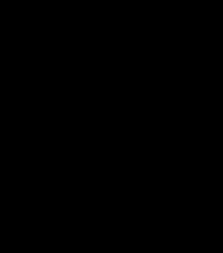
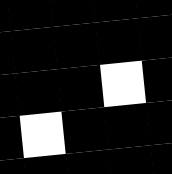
fill: (156, 155) -> (122, 84), removed
fill: (48, 209) -> (42, 135), removed

